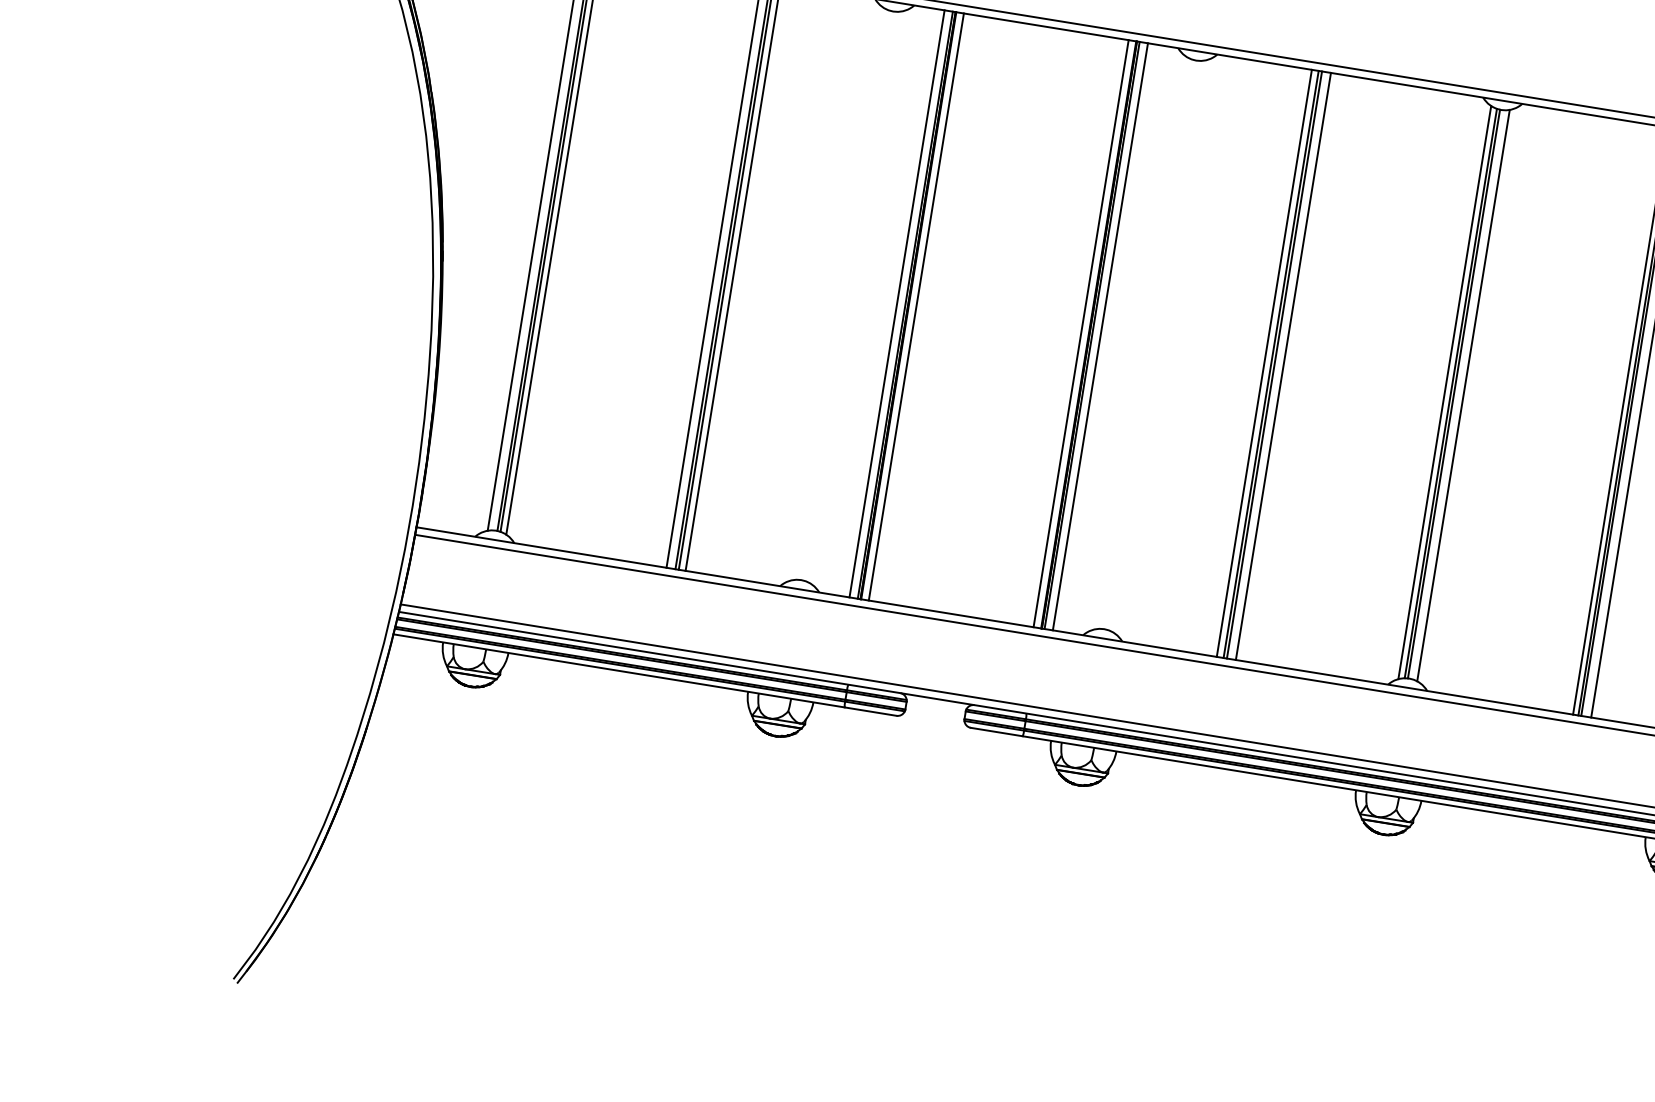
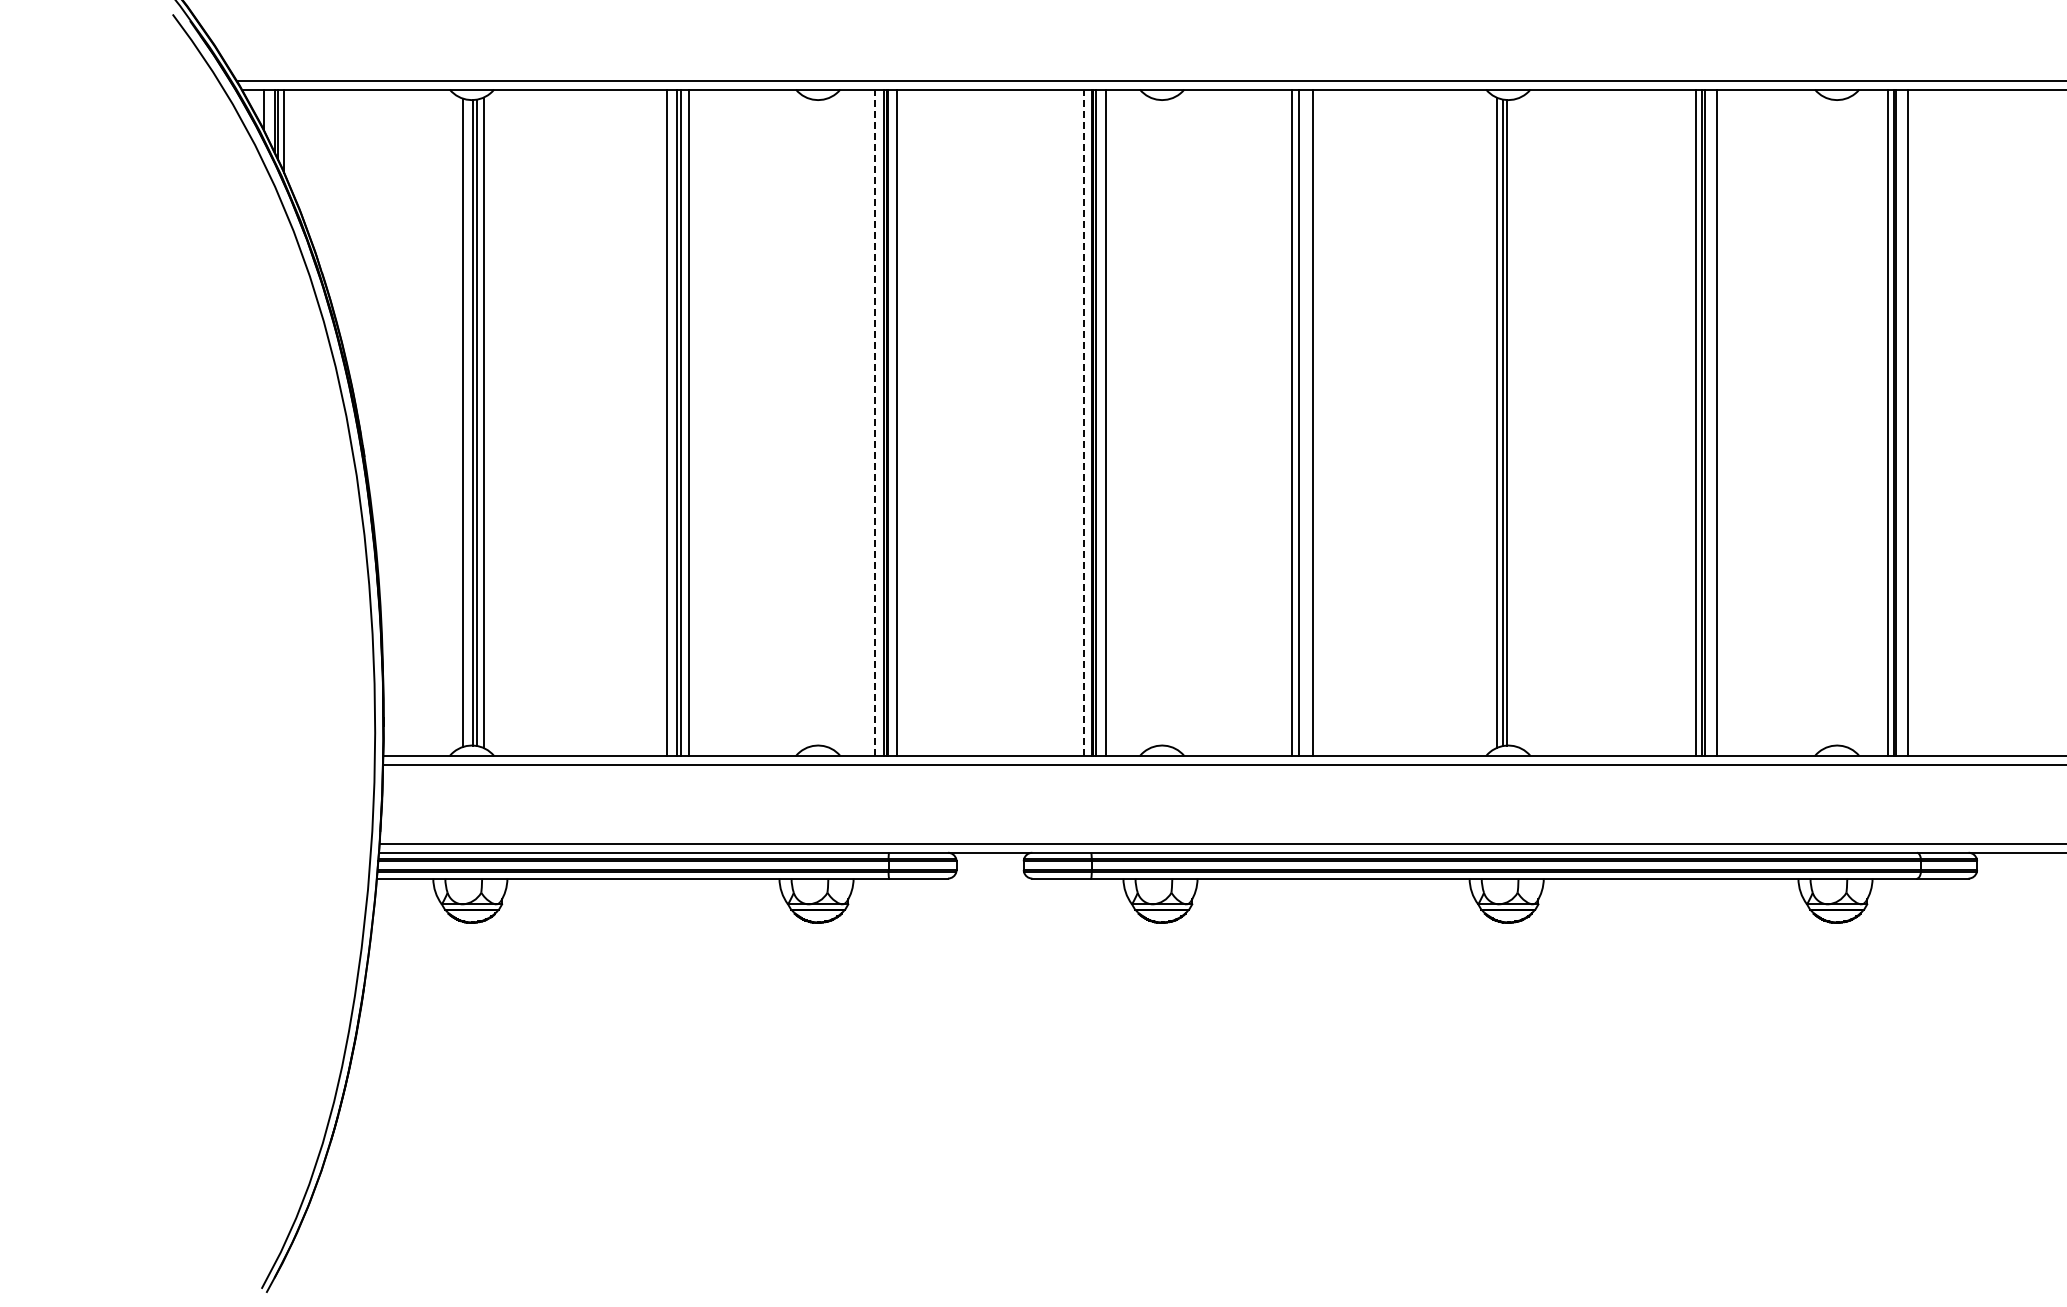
line: (896, 303) -> (874, 422), solid -> dashed
line: (1081, 333) -> (1083, 422), solid -> dashed
line: (1274, 364) -> (1303, 422), removed
line: (1463, 395) -> (1517, 422), removed

